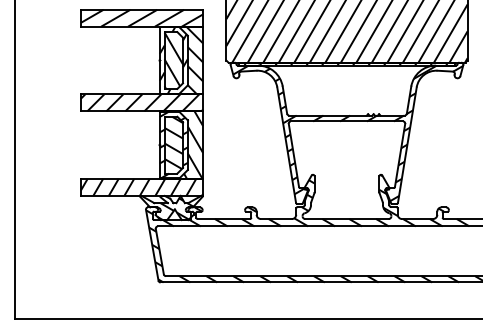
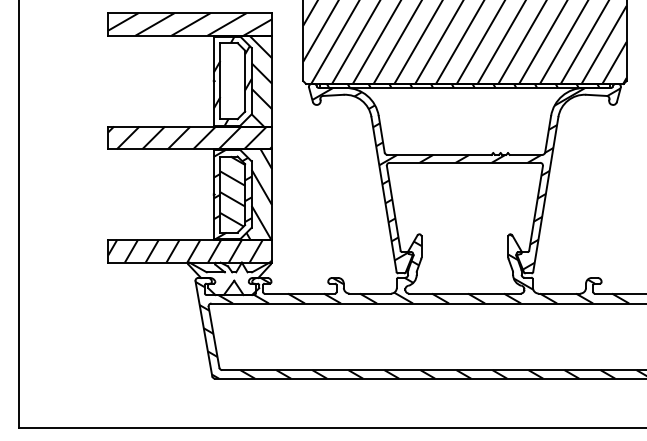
hatch: (173, 60) -> (232, 81), removed
hatch: (175, 209) -> (235, 280), removed

